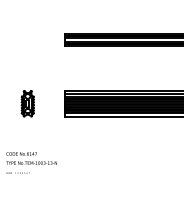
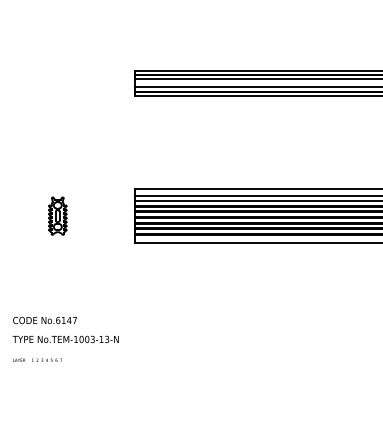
part: (27, 103) -> (57, 215), size x0.7

